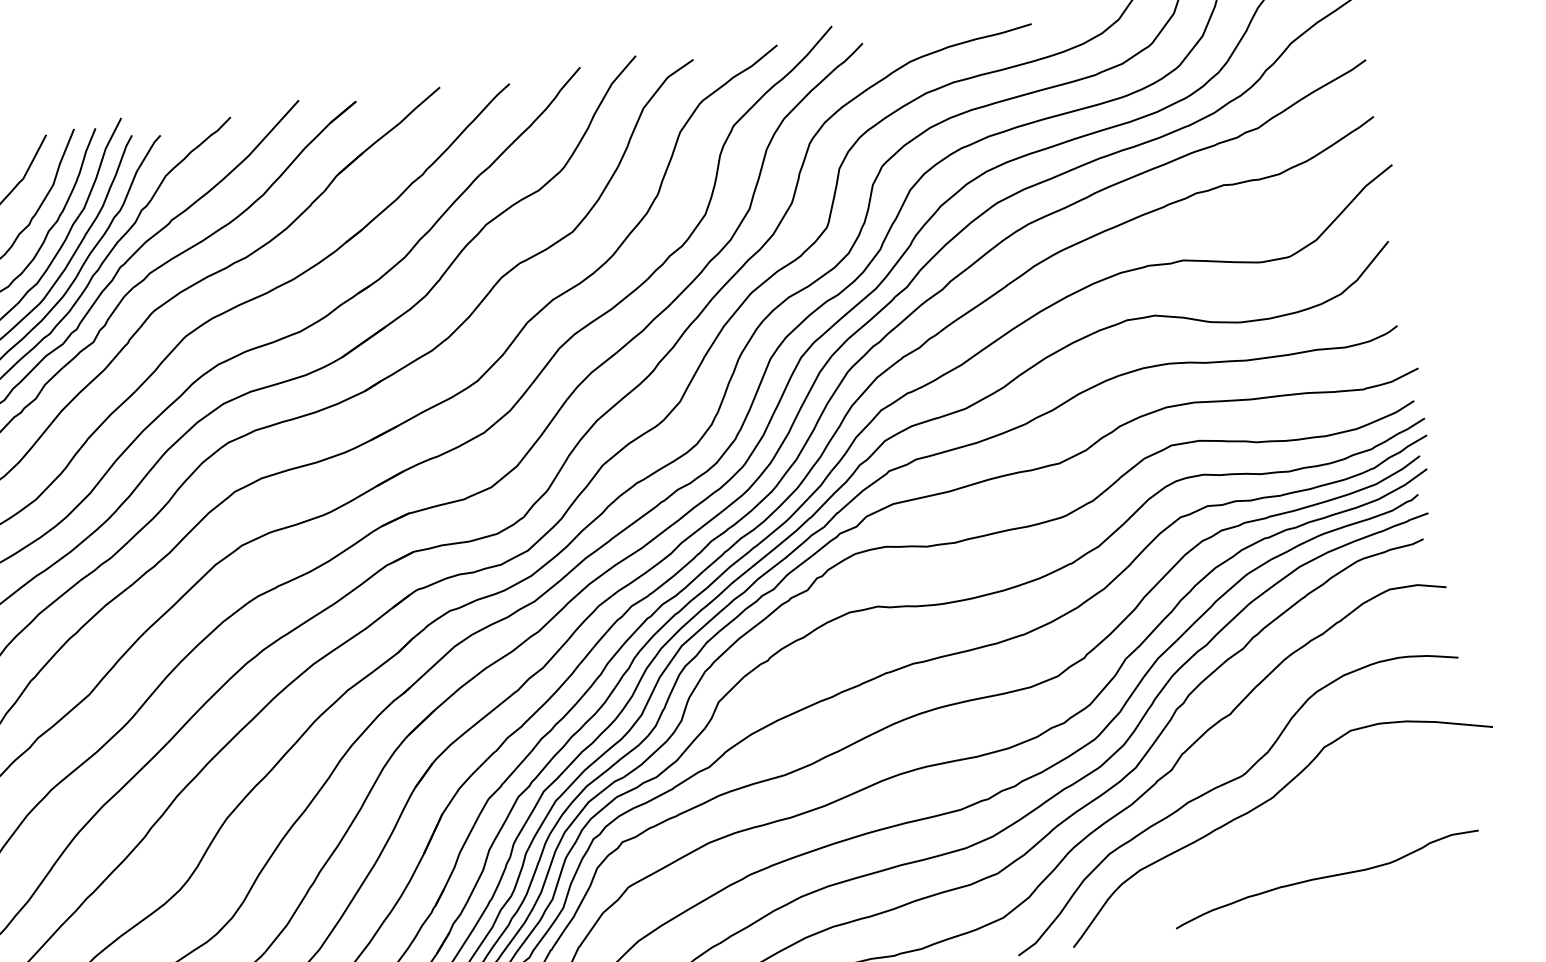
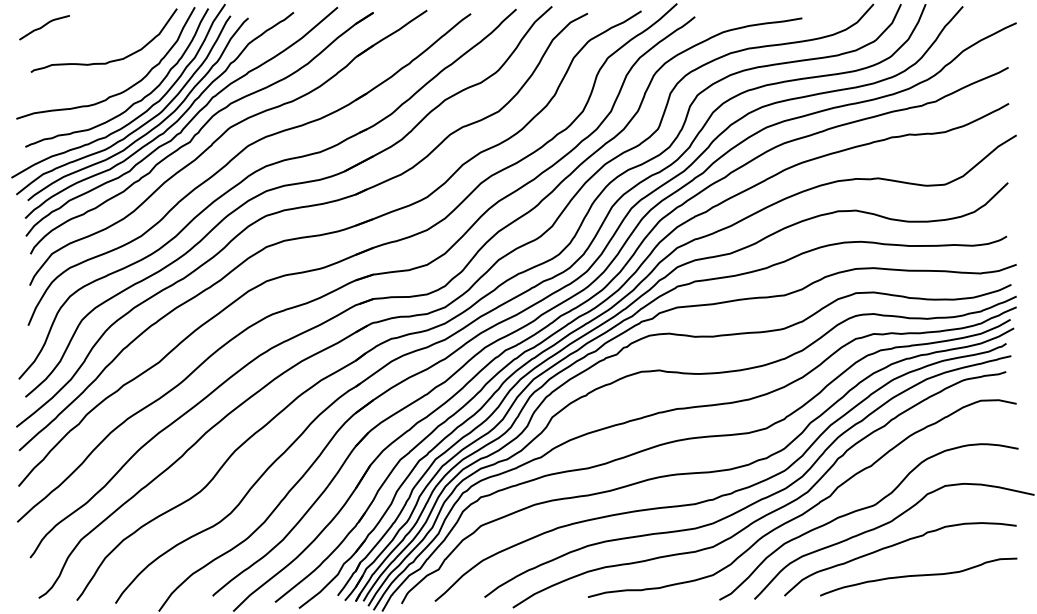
curve: (1286, 834) -> (896, 545), added

